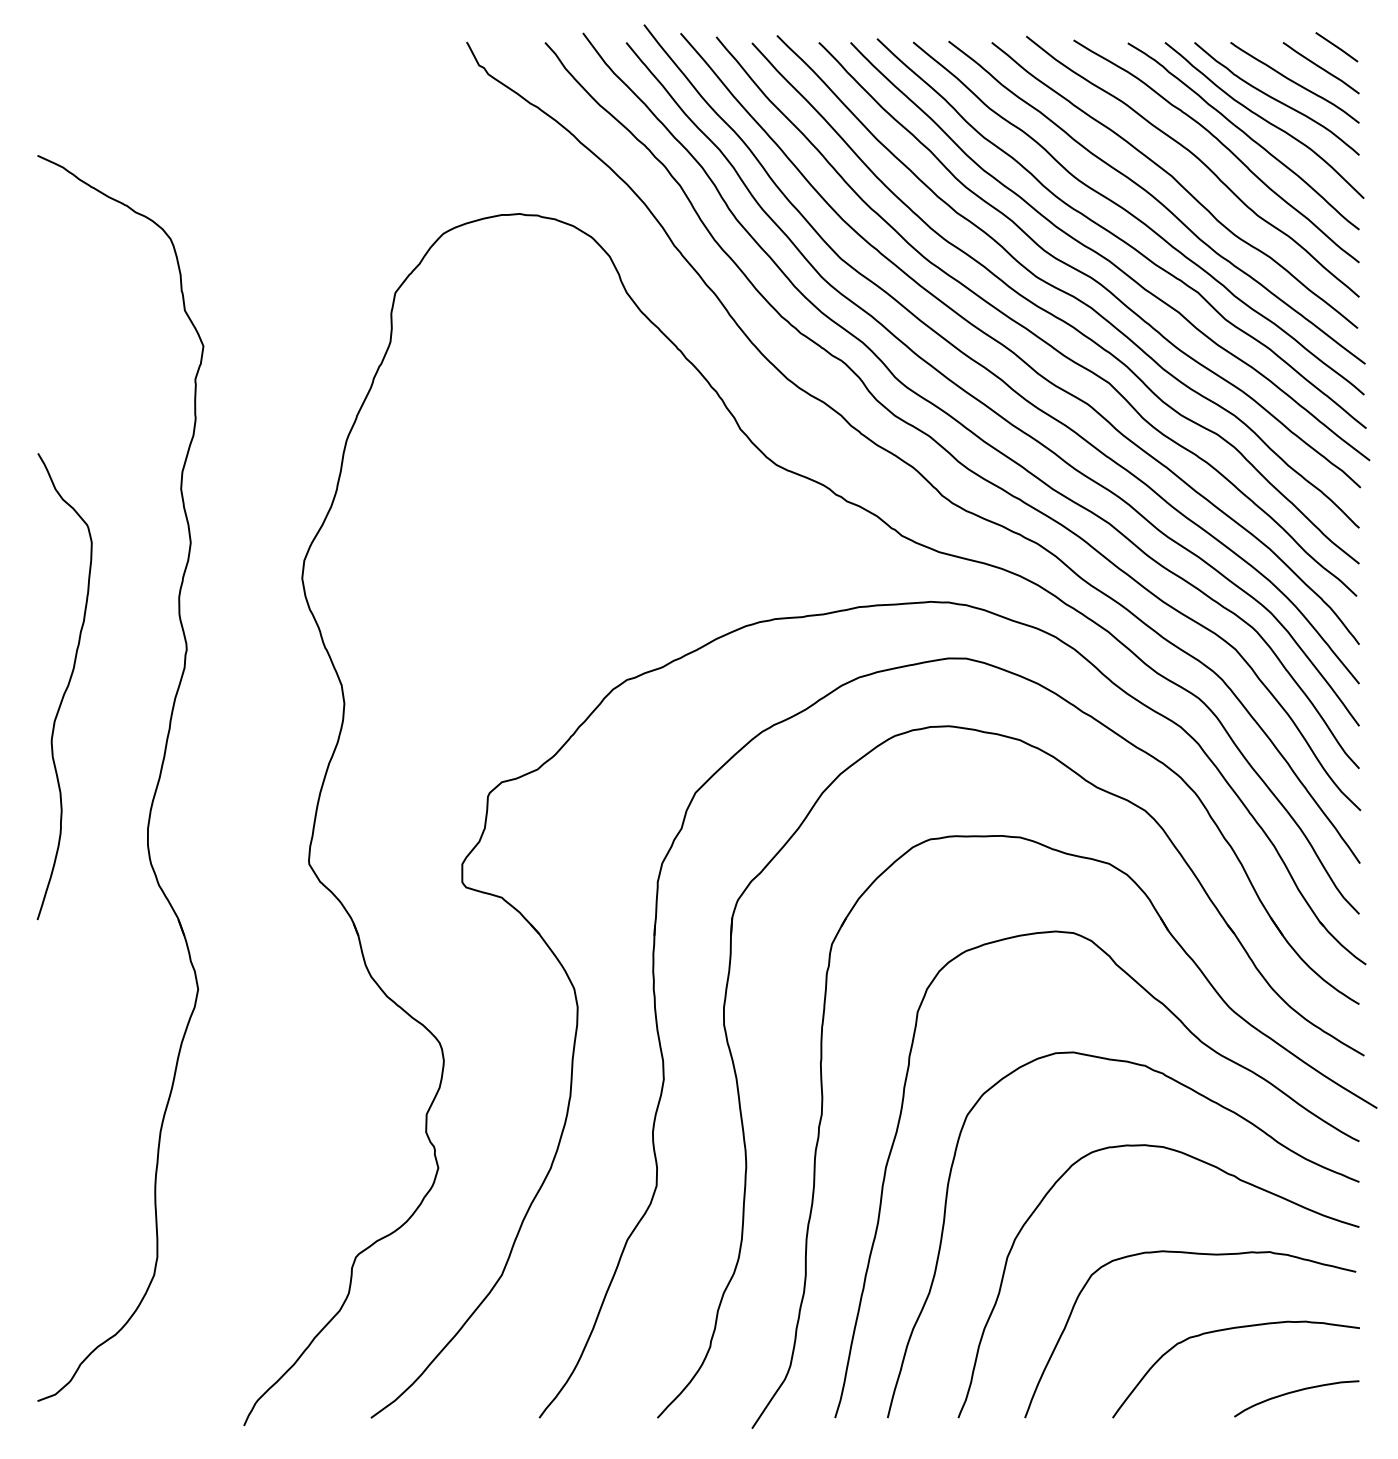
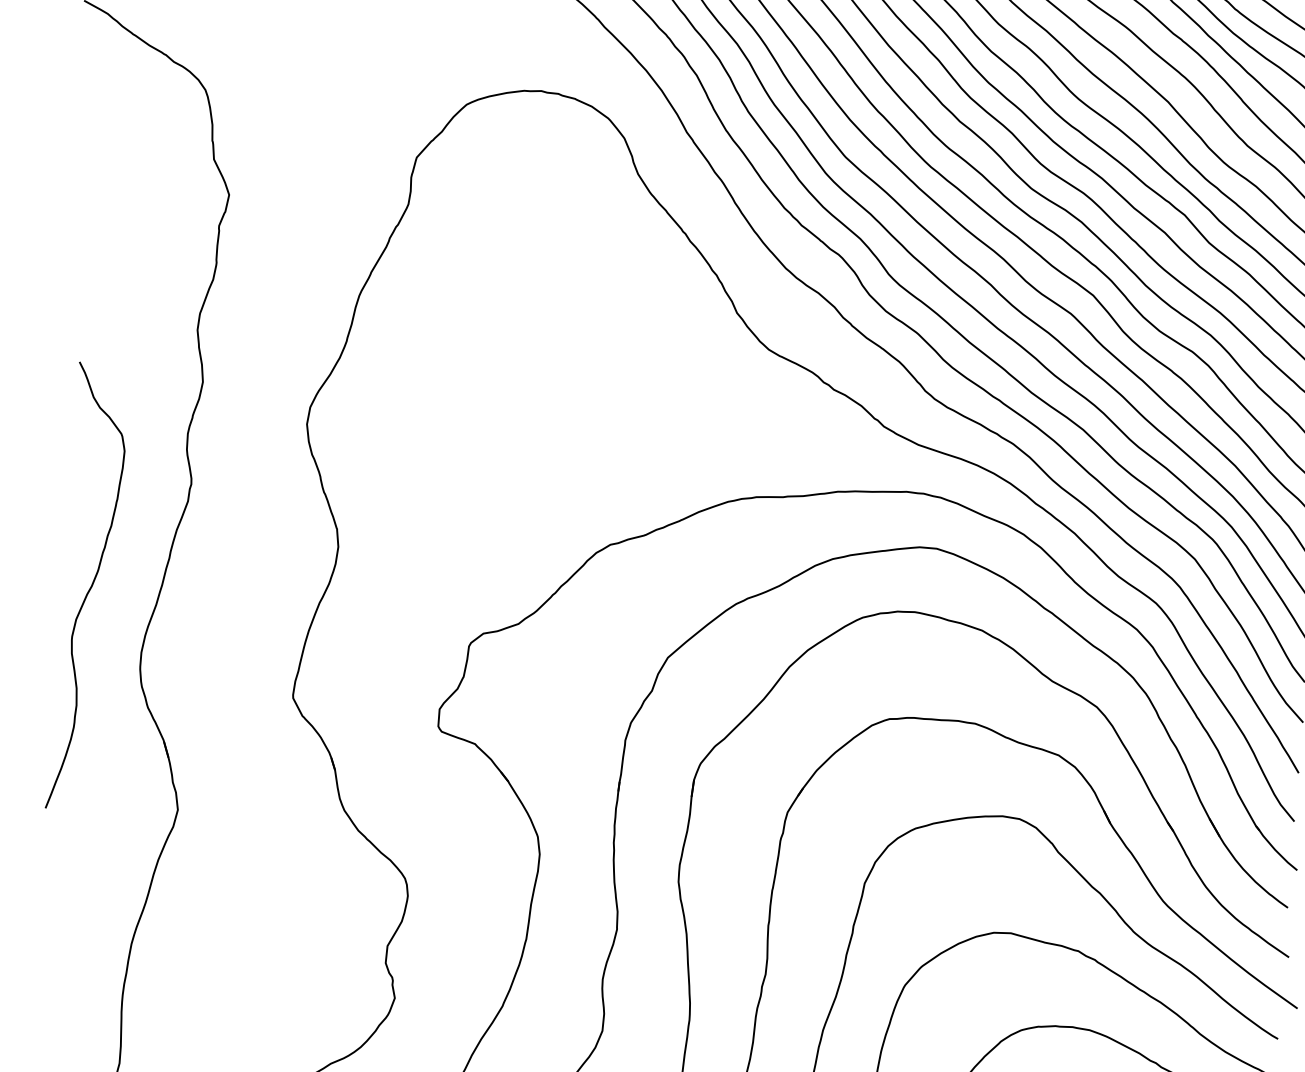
curve: (66, 686) -> (90, 586), moved

